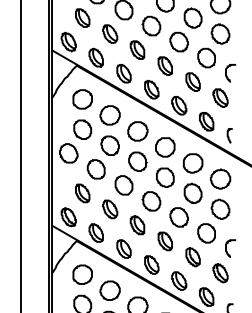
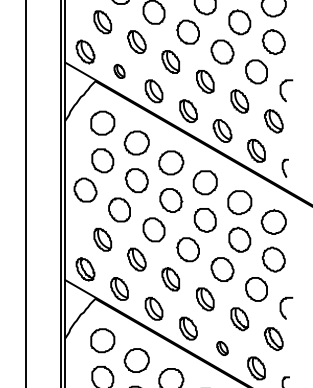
part: (96, 57) -> (119, 71), size x0.6
part: (179, 281) -> (222, 348), size x0.6

